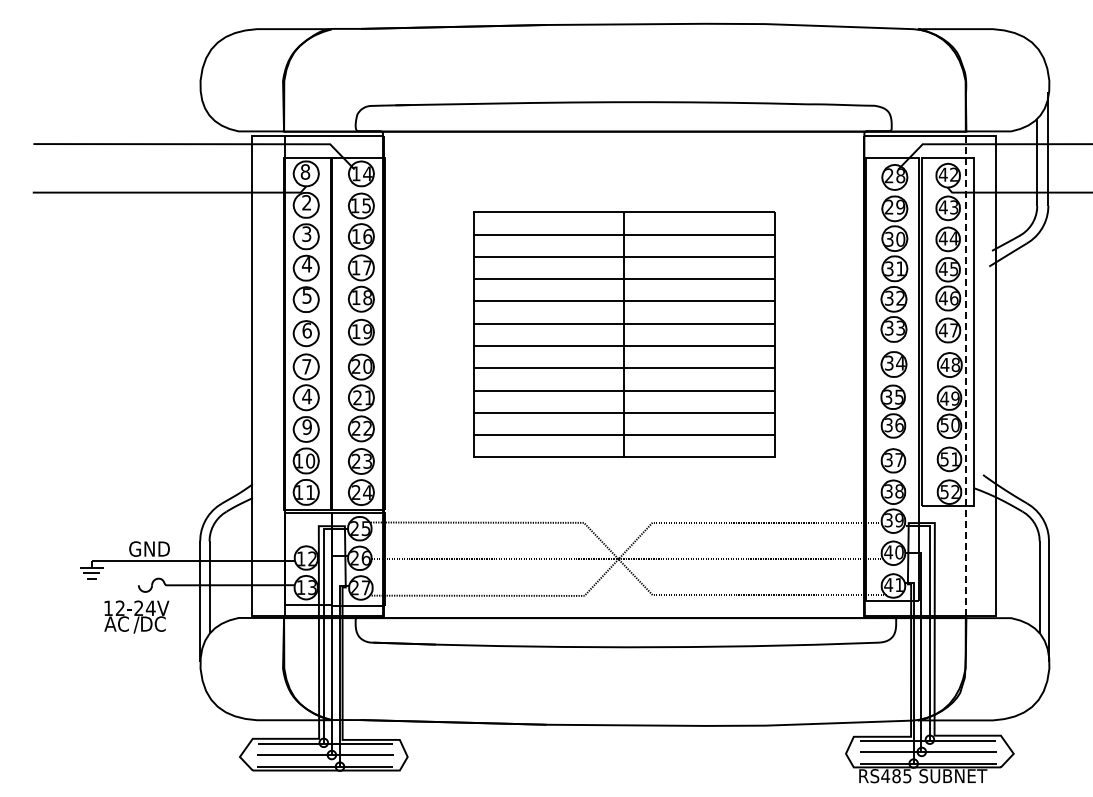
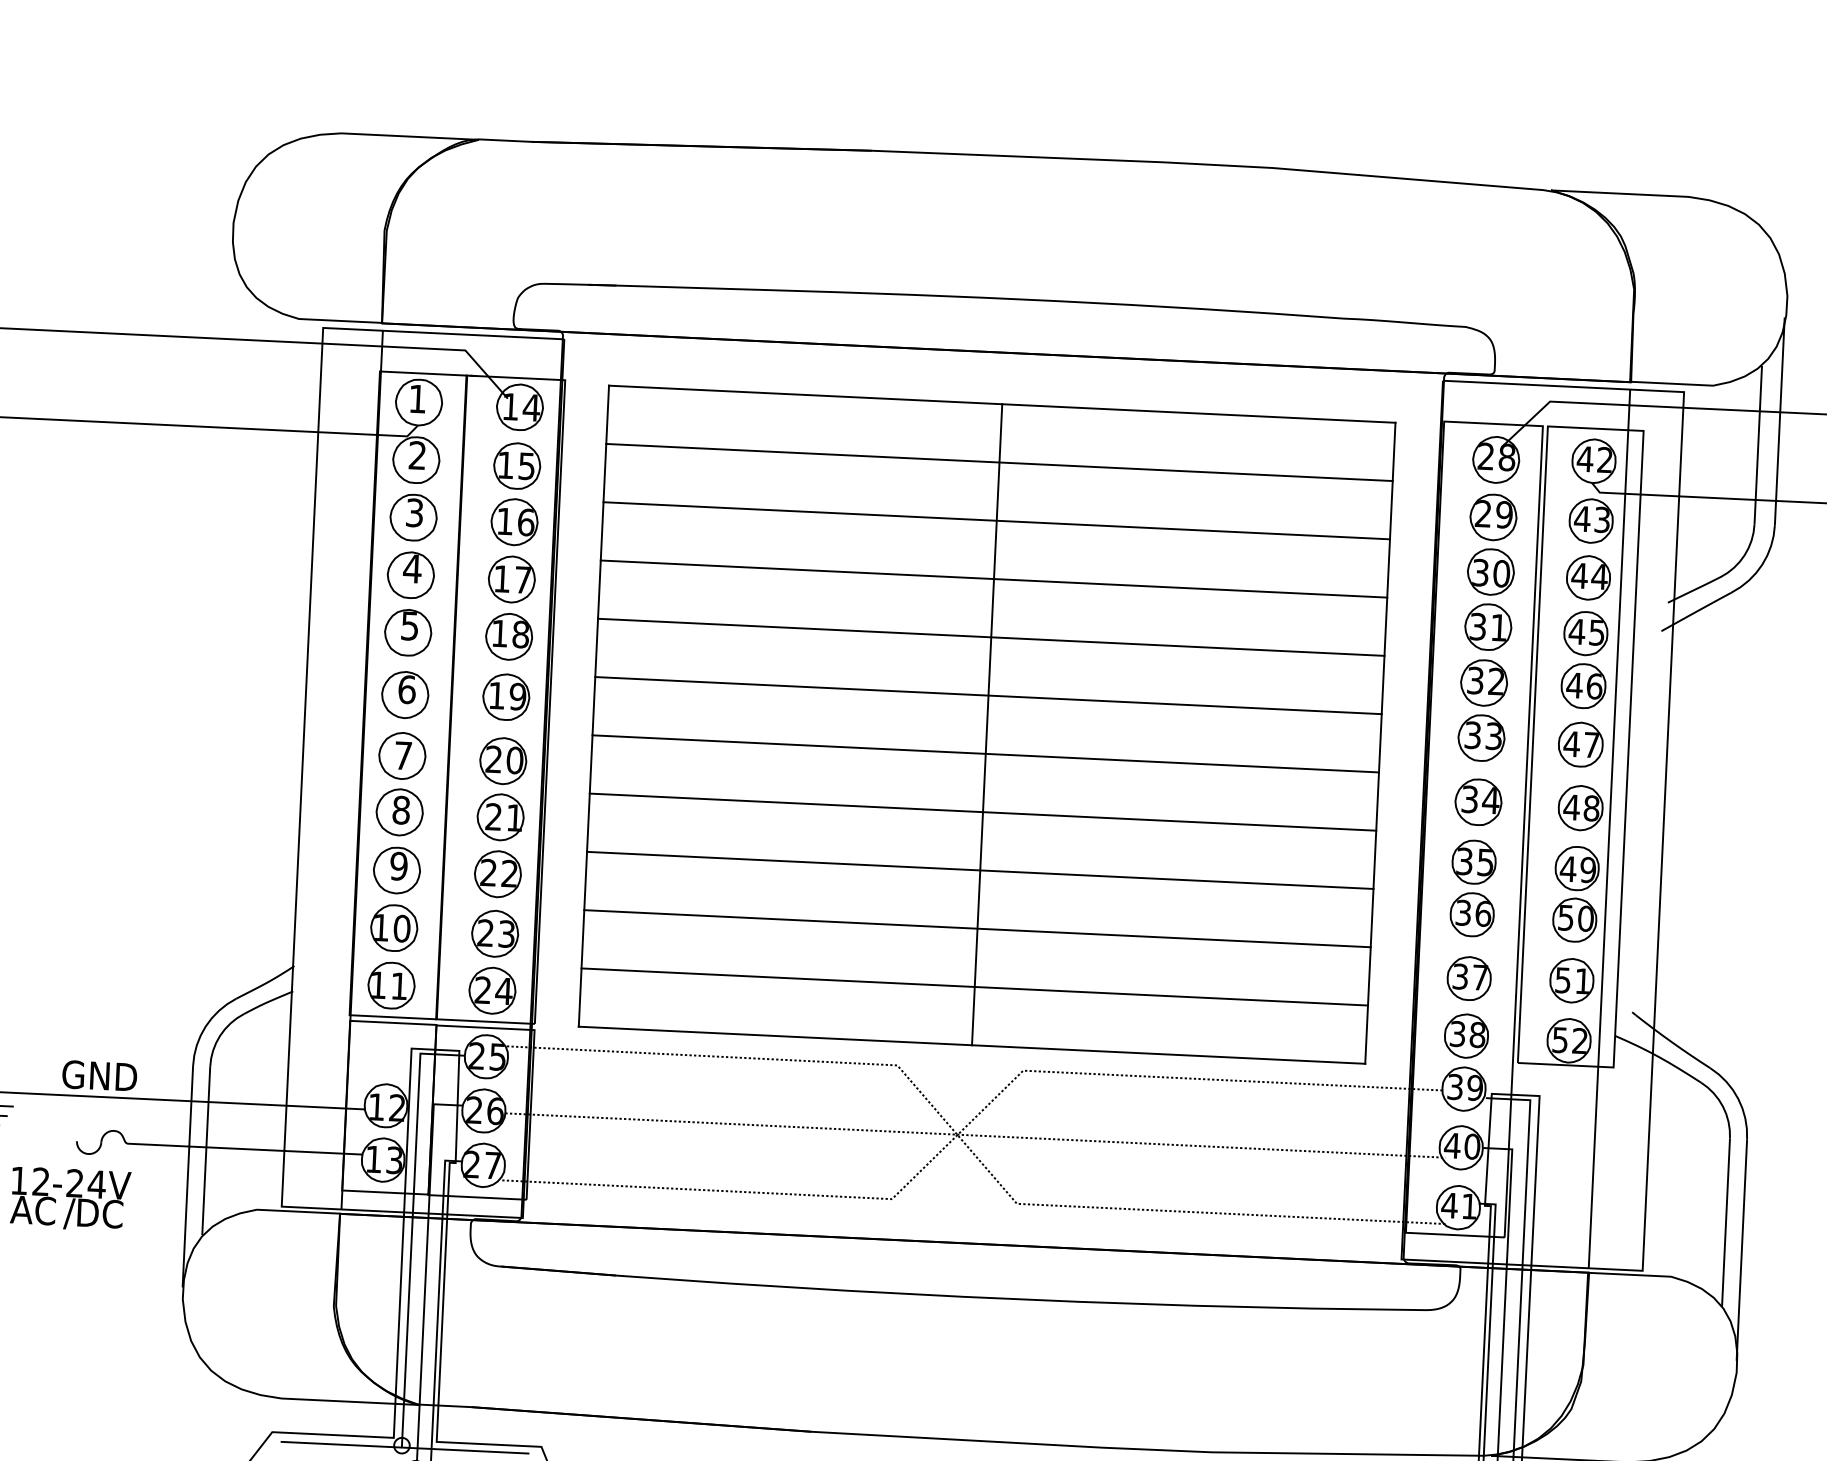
text: (305, 171) -> (417, 398), 8 -> 1
part: (623, 334) -> (985, 723), size x1.43
line: (966, 375) -> (1610, 828), dashed -> solid
text: (307, 396) -> (402, 810), 4 -> 8

